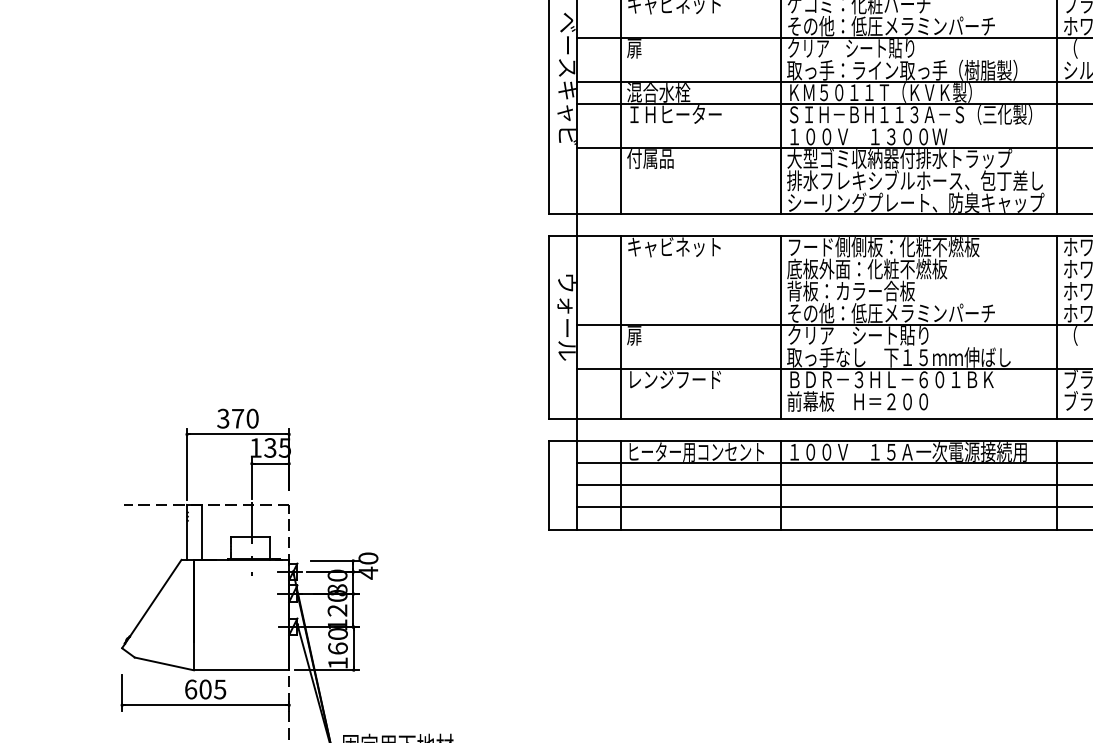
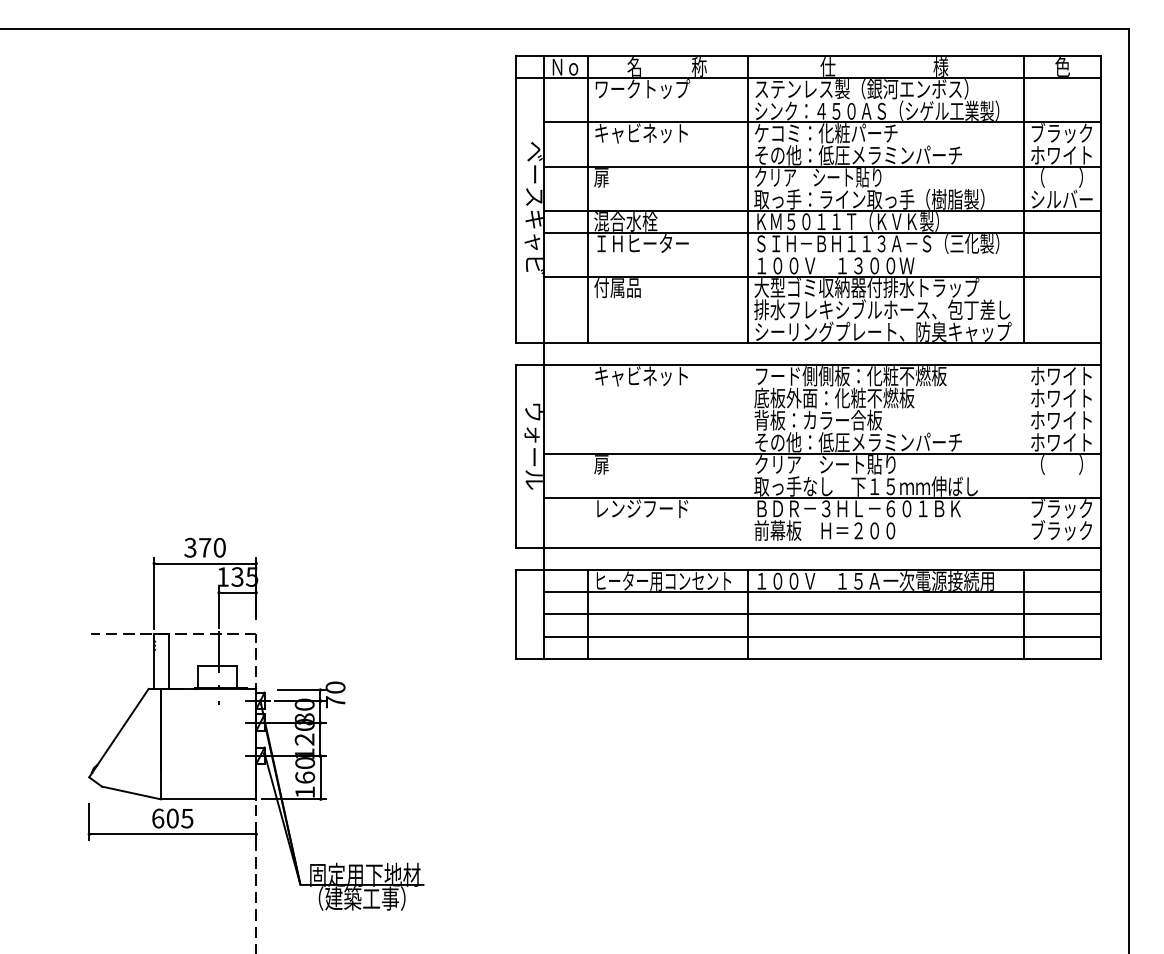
line: (621, 327) -> (588, 456), removed
line: (781, 327) -> (748, 456), removed
line: (1057, 327) -> (1024, 456), removed
text: (368, 572) -> (335, 701), 40 -> 70

